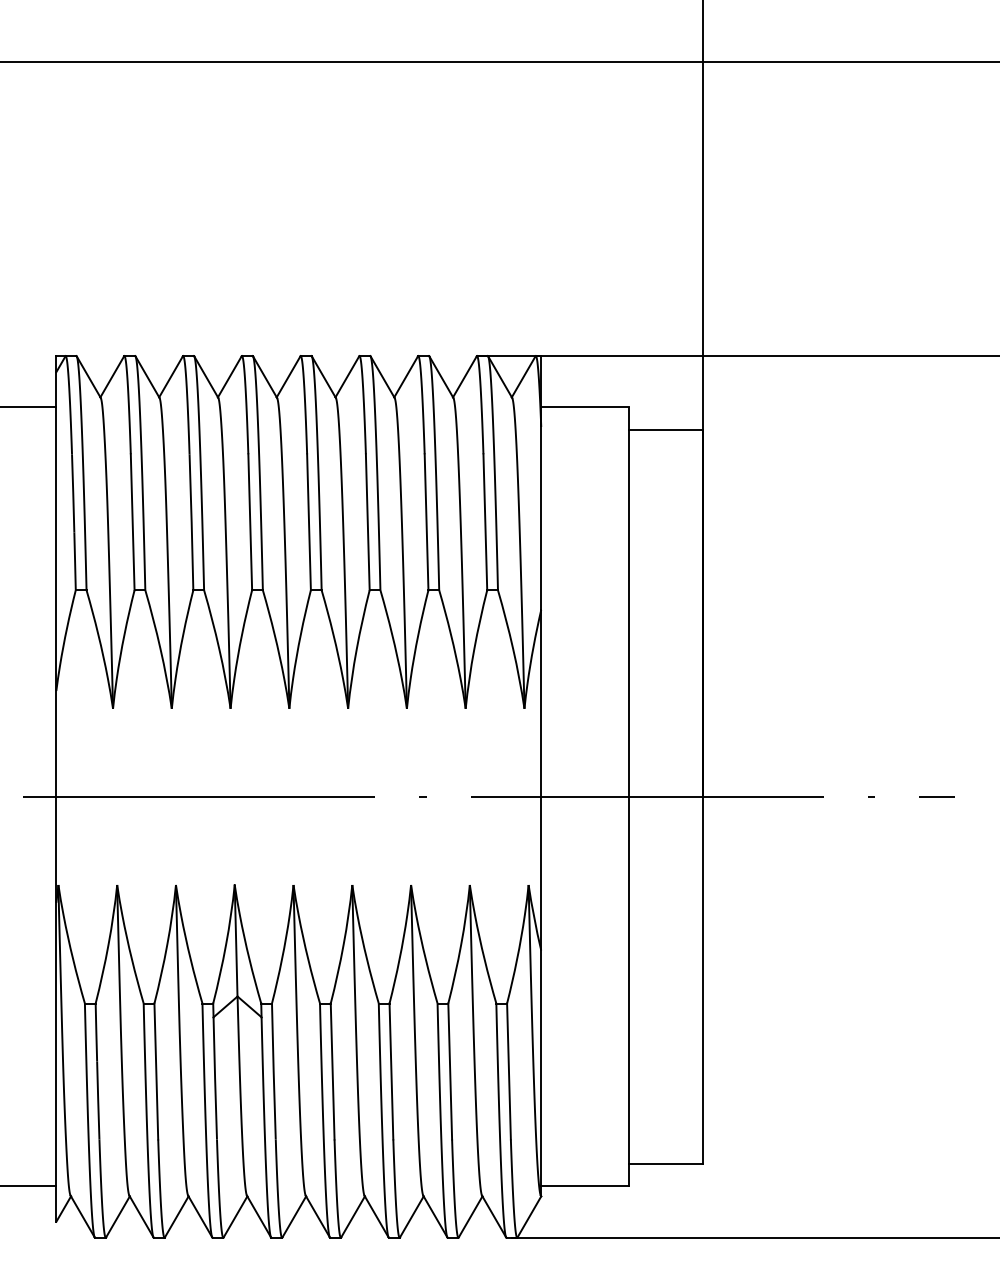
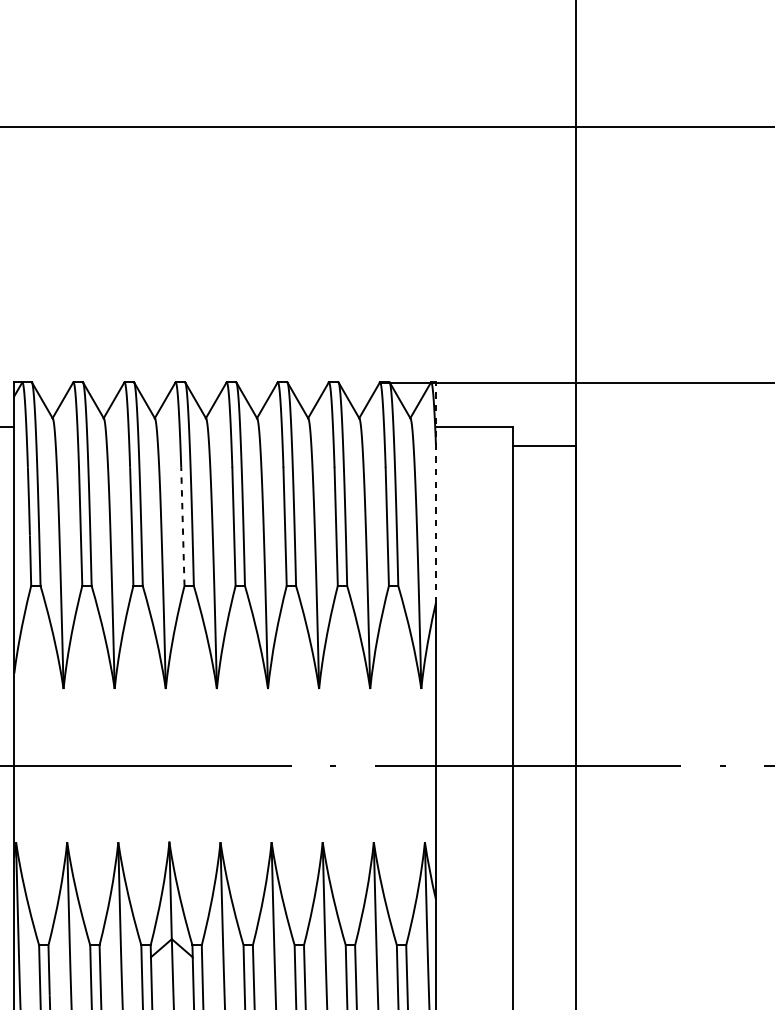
line: (541, 483) -> (436, 493), solid -> dashed
line: (250, 521) -> (183, 526), solid -> dashed

